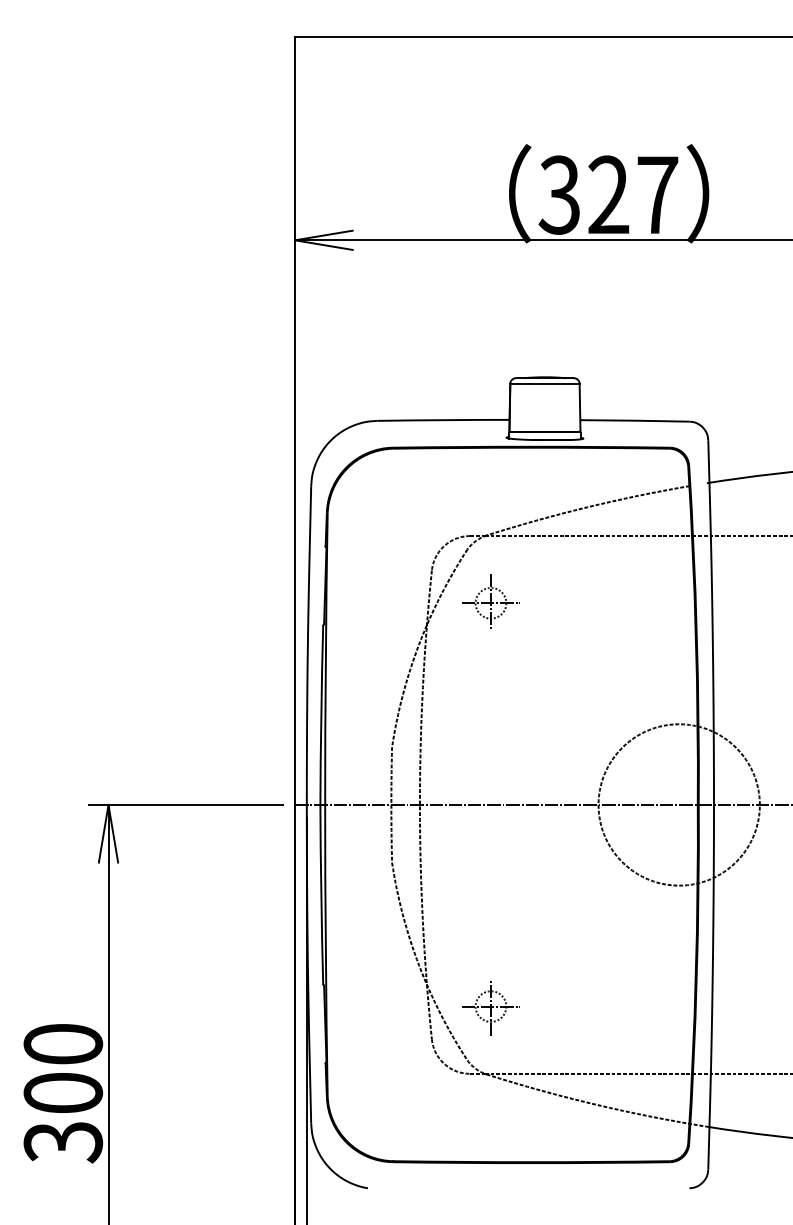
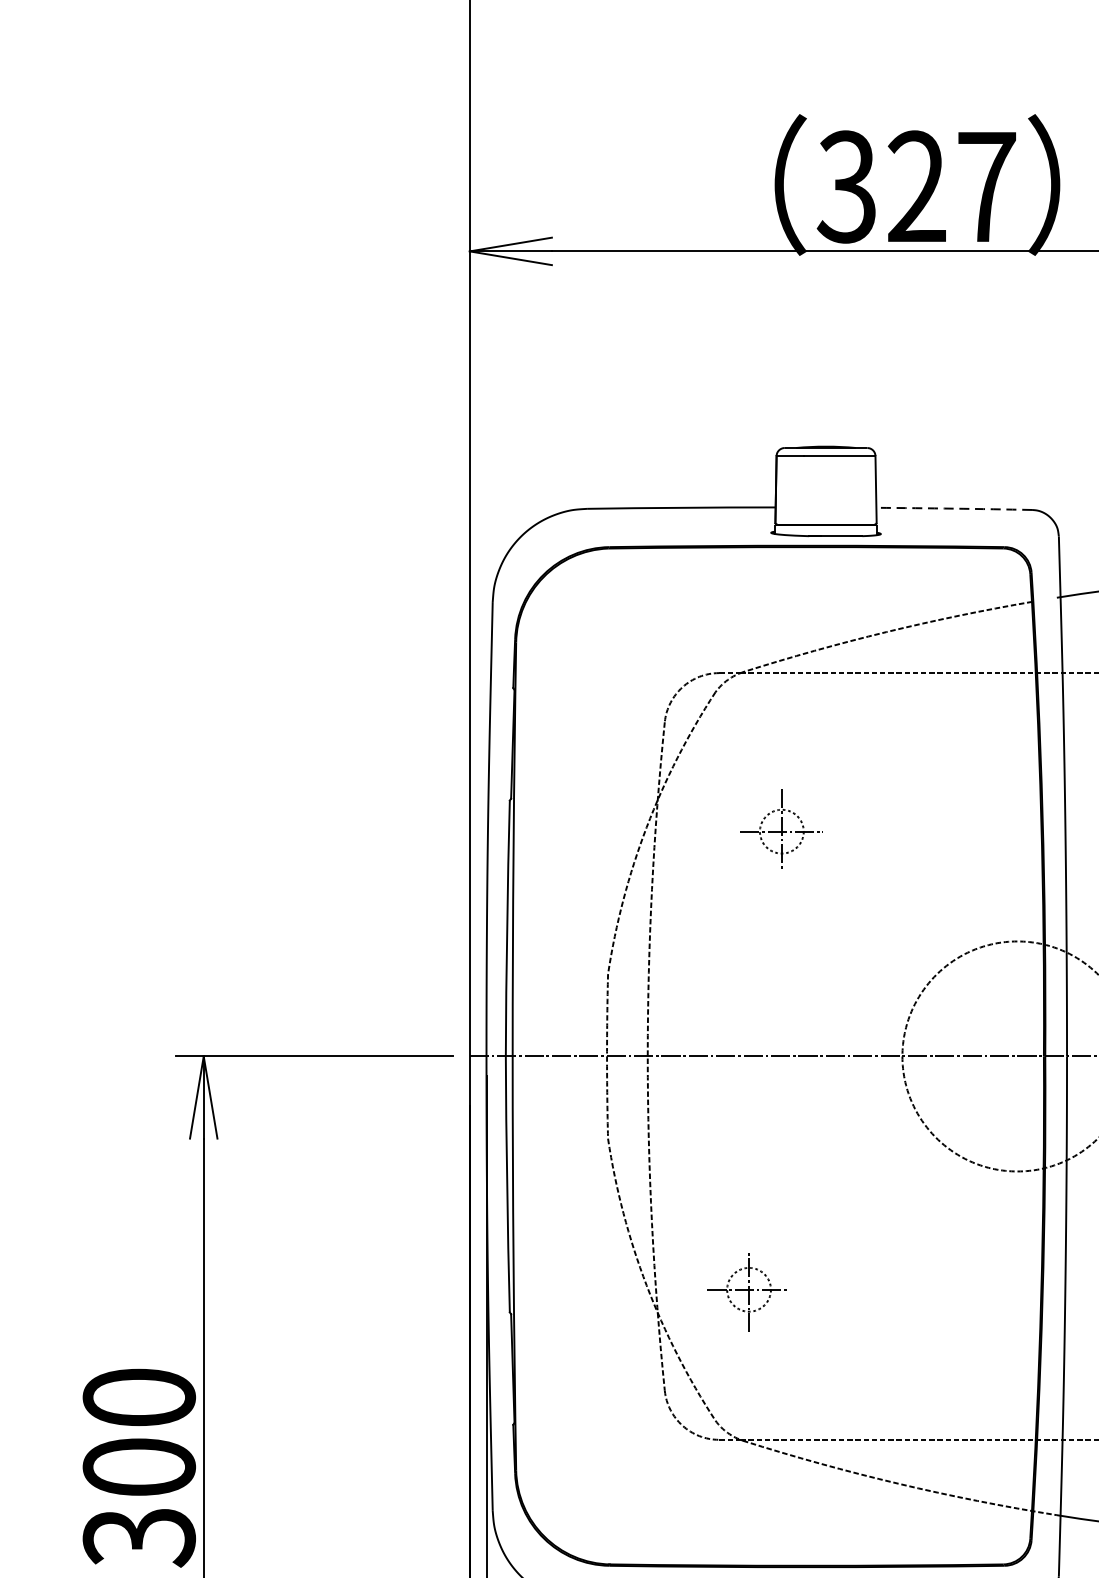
arc: (634, 420) -> (953, 508), solid -> dashed
part: (490, 601) -> (781, 829), moved
part: (490, 1008) -> (748, 1292), moved

